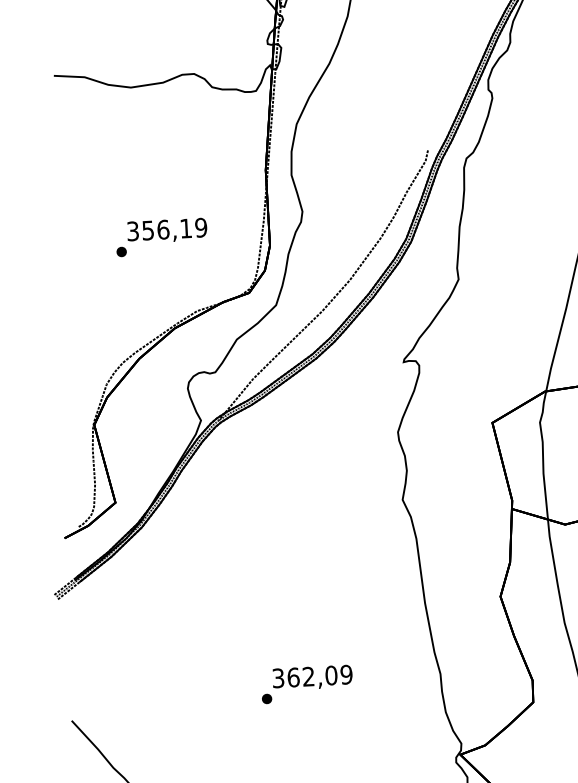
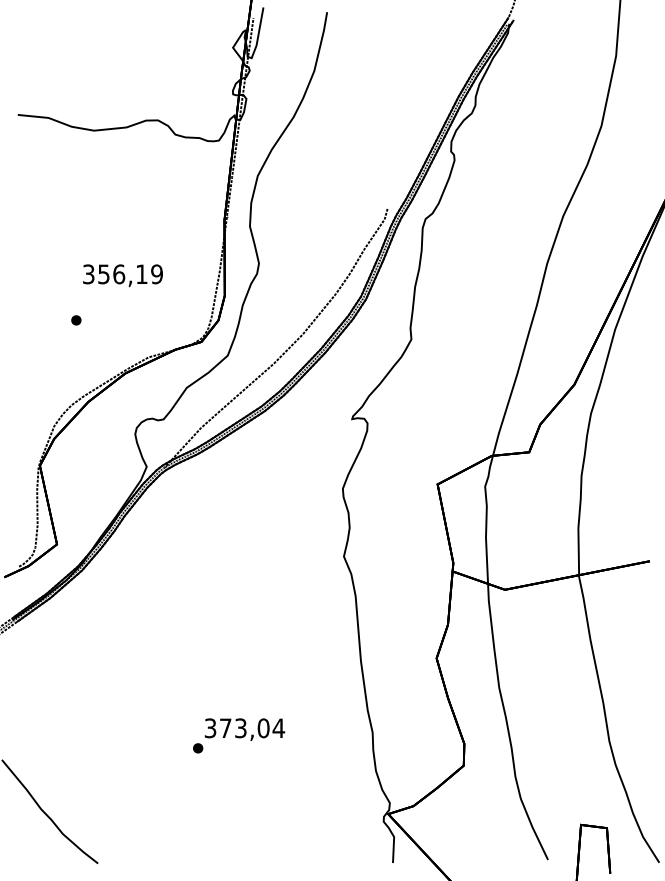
part: (121, 252) -> (76, 320), moved
text: (320, 676) -> (252, 728), 362,09 -> 373,04

